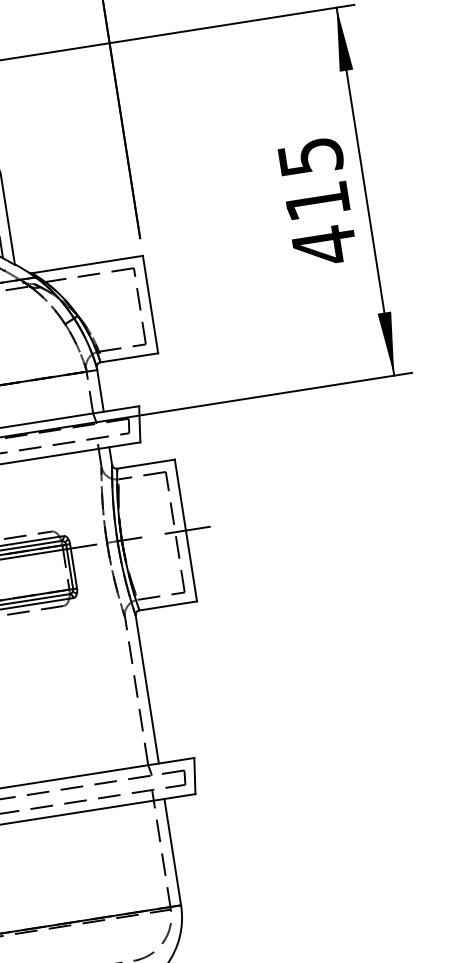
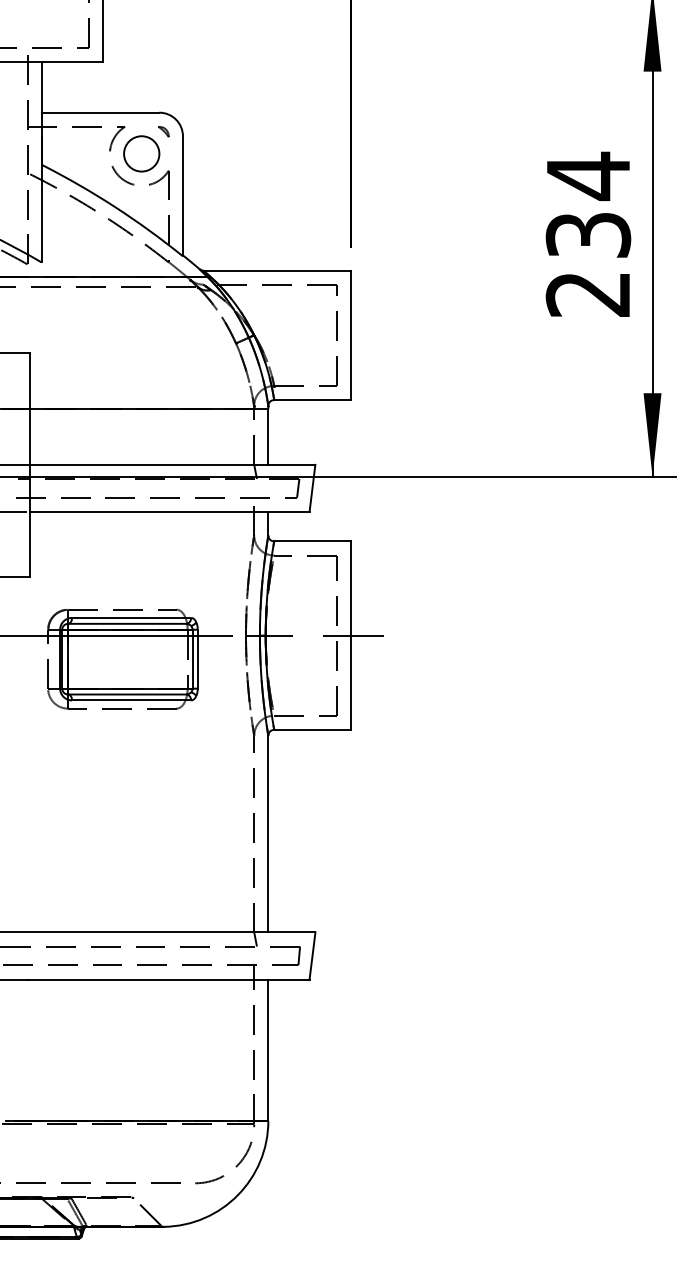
text: (317, 201) -> (588, 235), 415 -> 234

